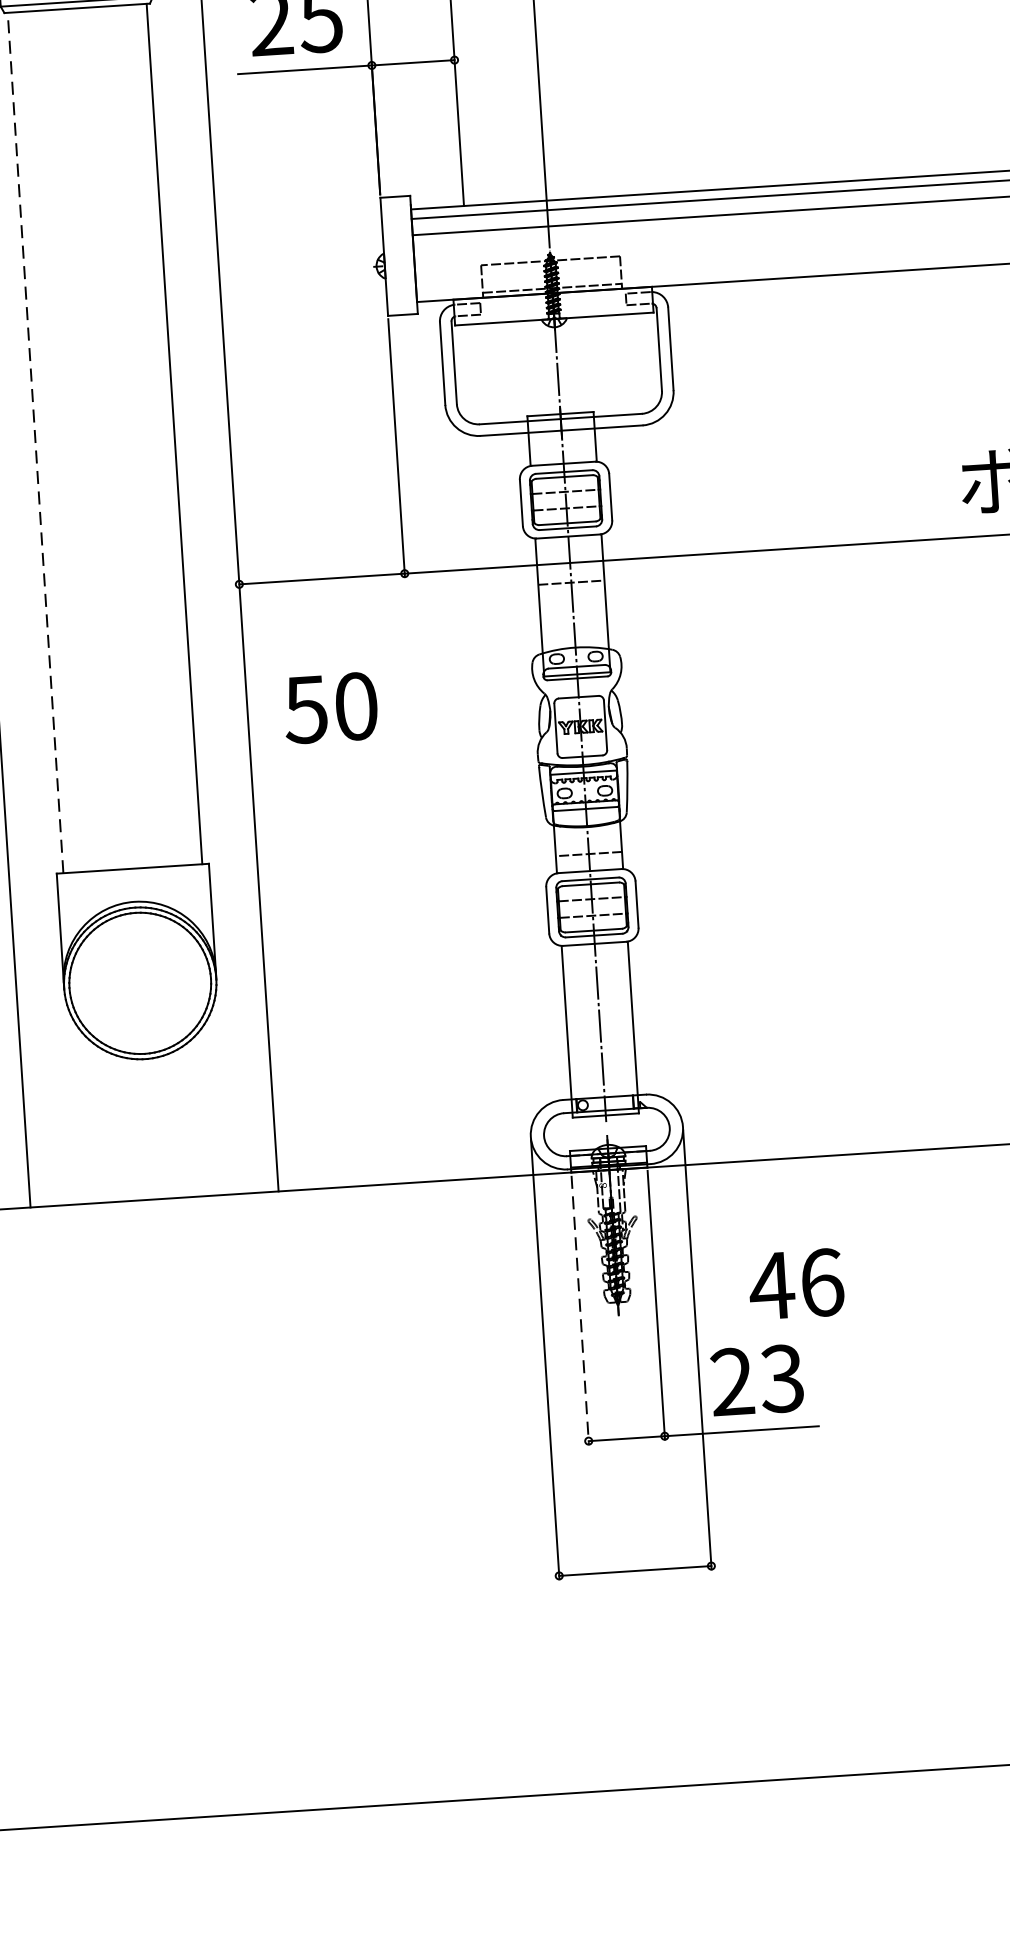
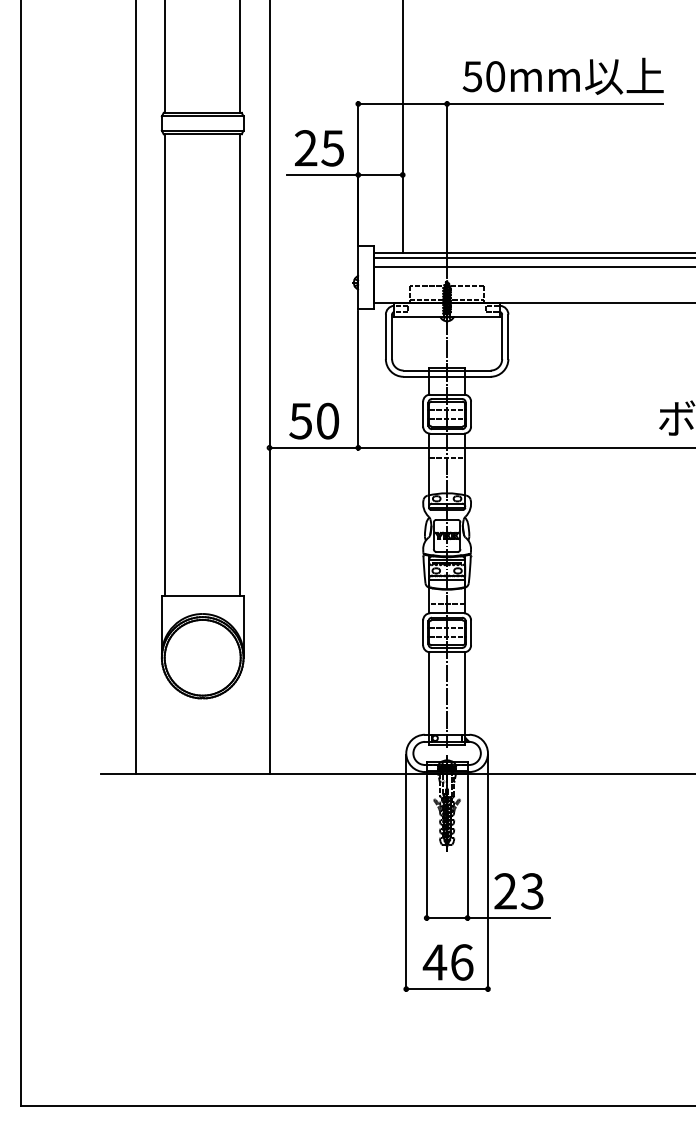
line: (35, 443) -> (165, 365), dashed -> solid
text: (329, 706) -> (313, 420), moved
text: (795, 1284) -> (447, 962), moved
line: (579, 1311) -> (426, 848), dashed -> solid

